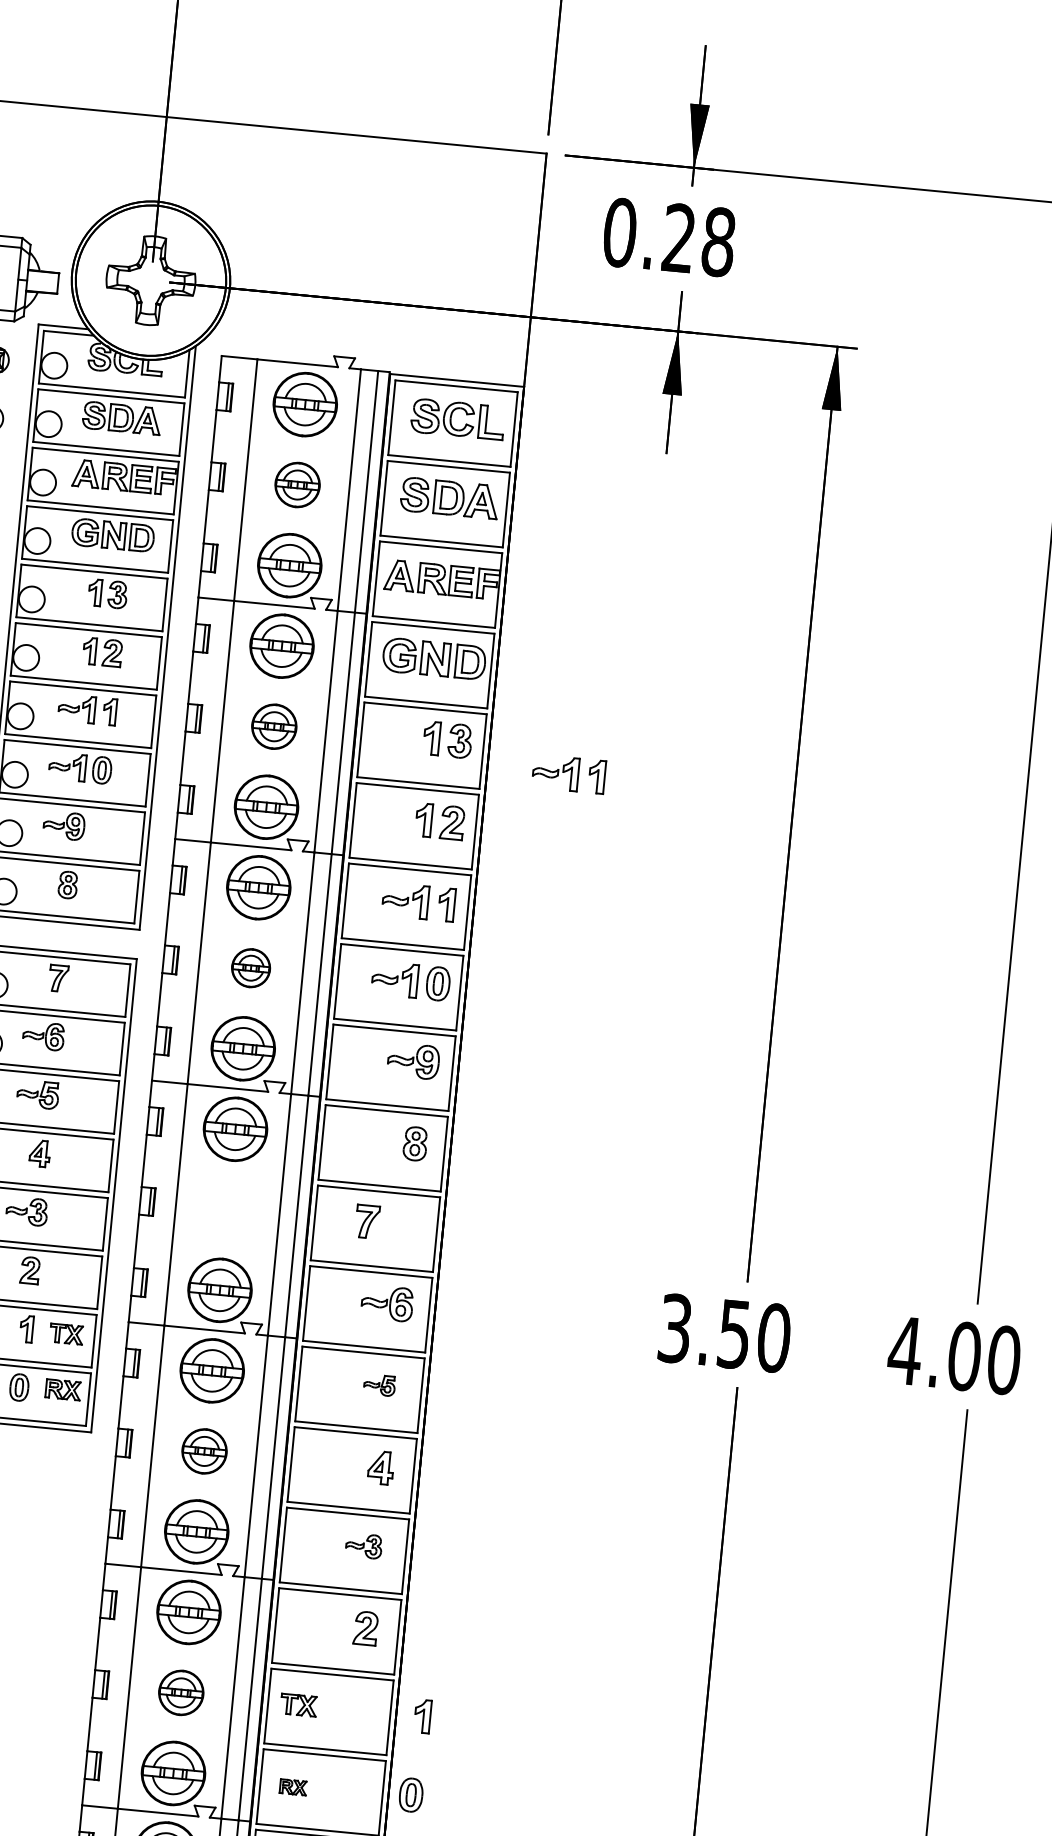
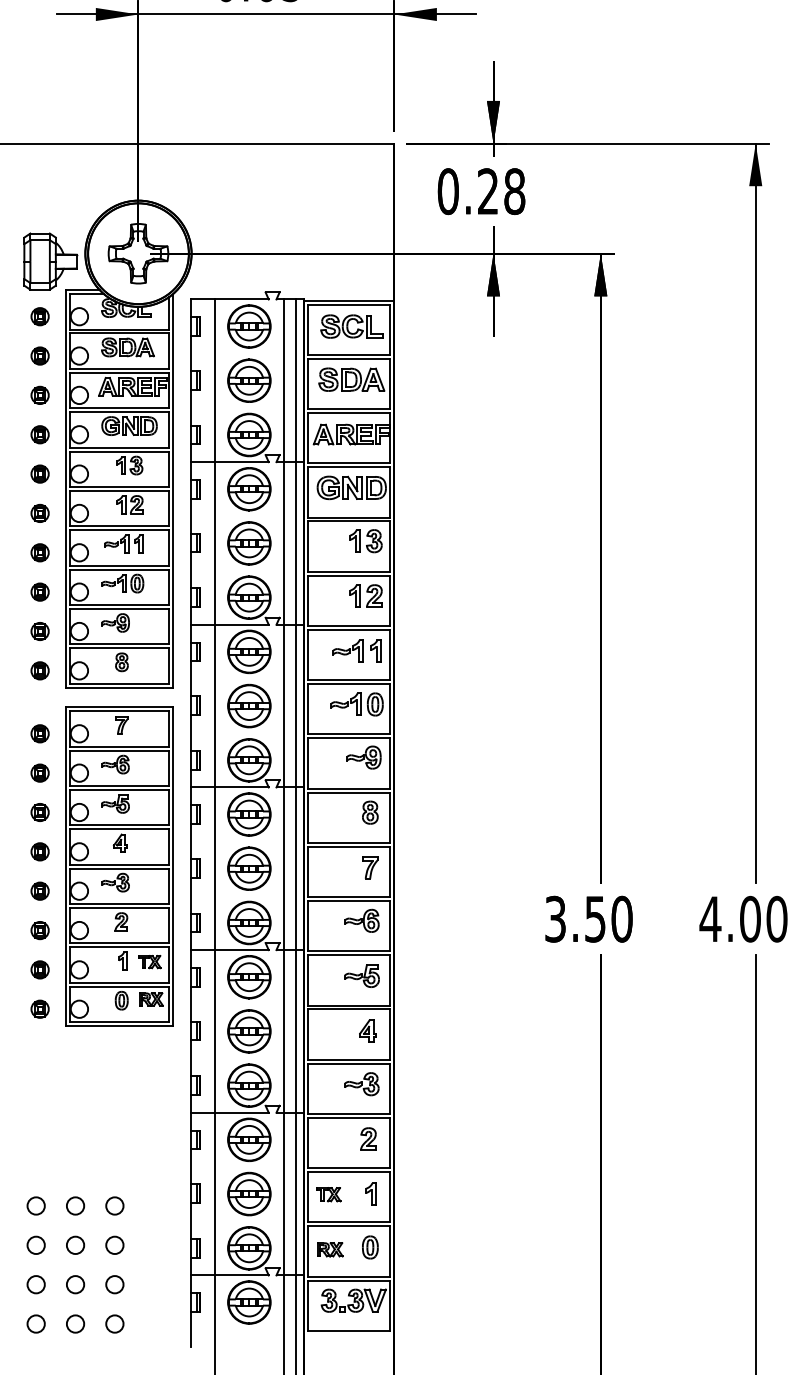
part: (297, 484) -> (249, 380), size x1.43
part: (274, 726) -> (249, 543), size x1.43
part: (568, 773) -> (448, 555), removed
part: (251, 967) -> (249, 705), size x1.67
part: (227, 1209) -> (249, 868), added
part: (367, 1221) -> (370, 867), moved
part: (378, 1384) -> (361, 975), size x1.67
part: (204, 1451) -> (249, 1031), size x1.43
part: (363, 1546) -> (361, 1084), size x1.43
part: (181, 1692) -> (249, 1193), size x1.43
part: (422, 1715) -> (370, 1193), moved
part: (293, 1786) -> (330, 1249), size x1.43
part: (411, 1795) -> (370, 1247), moved

